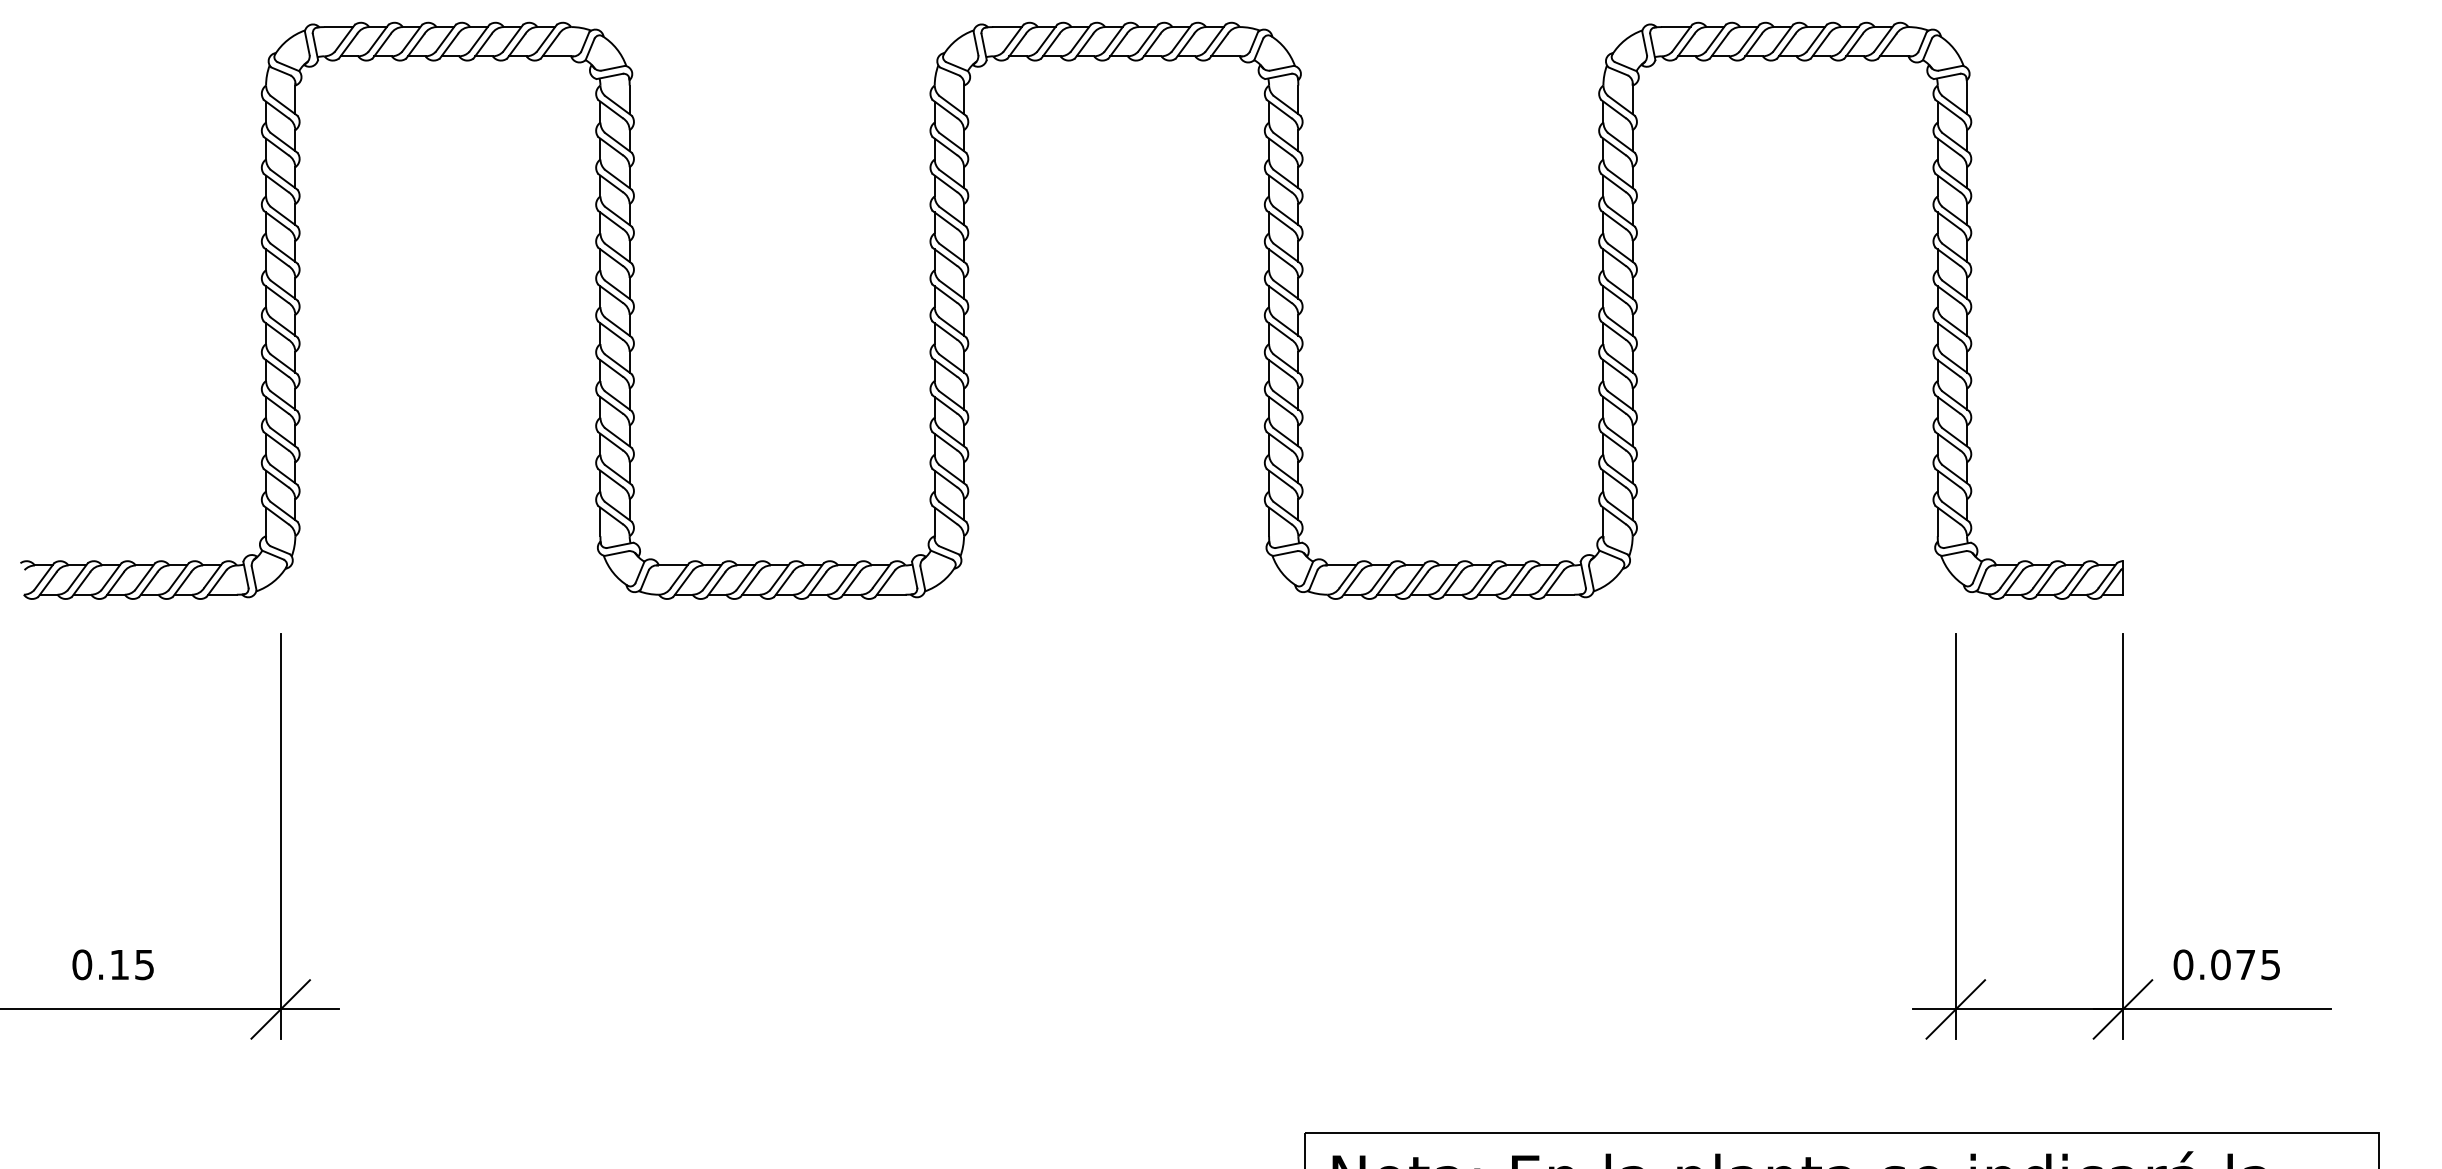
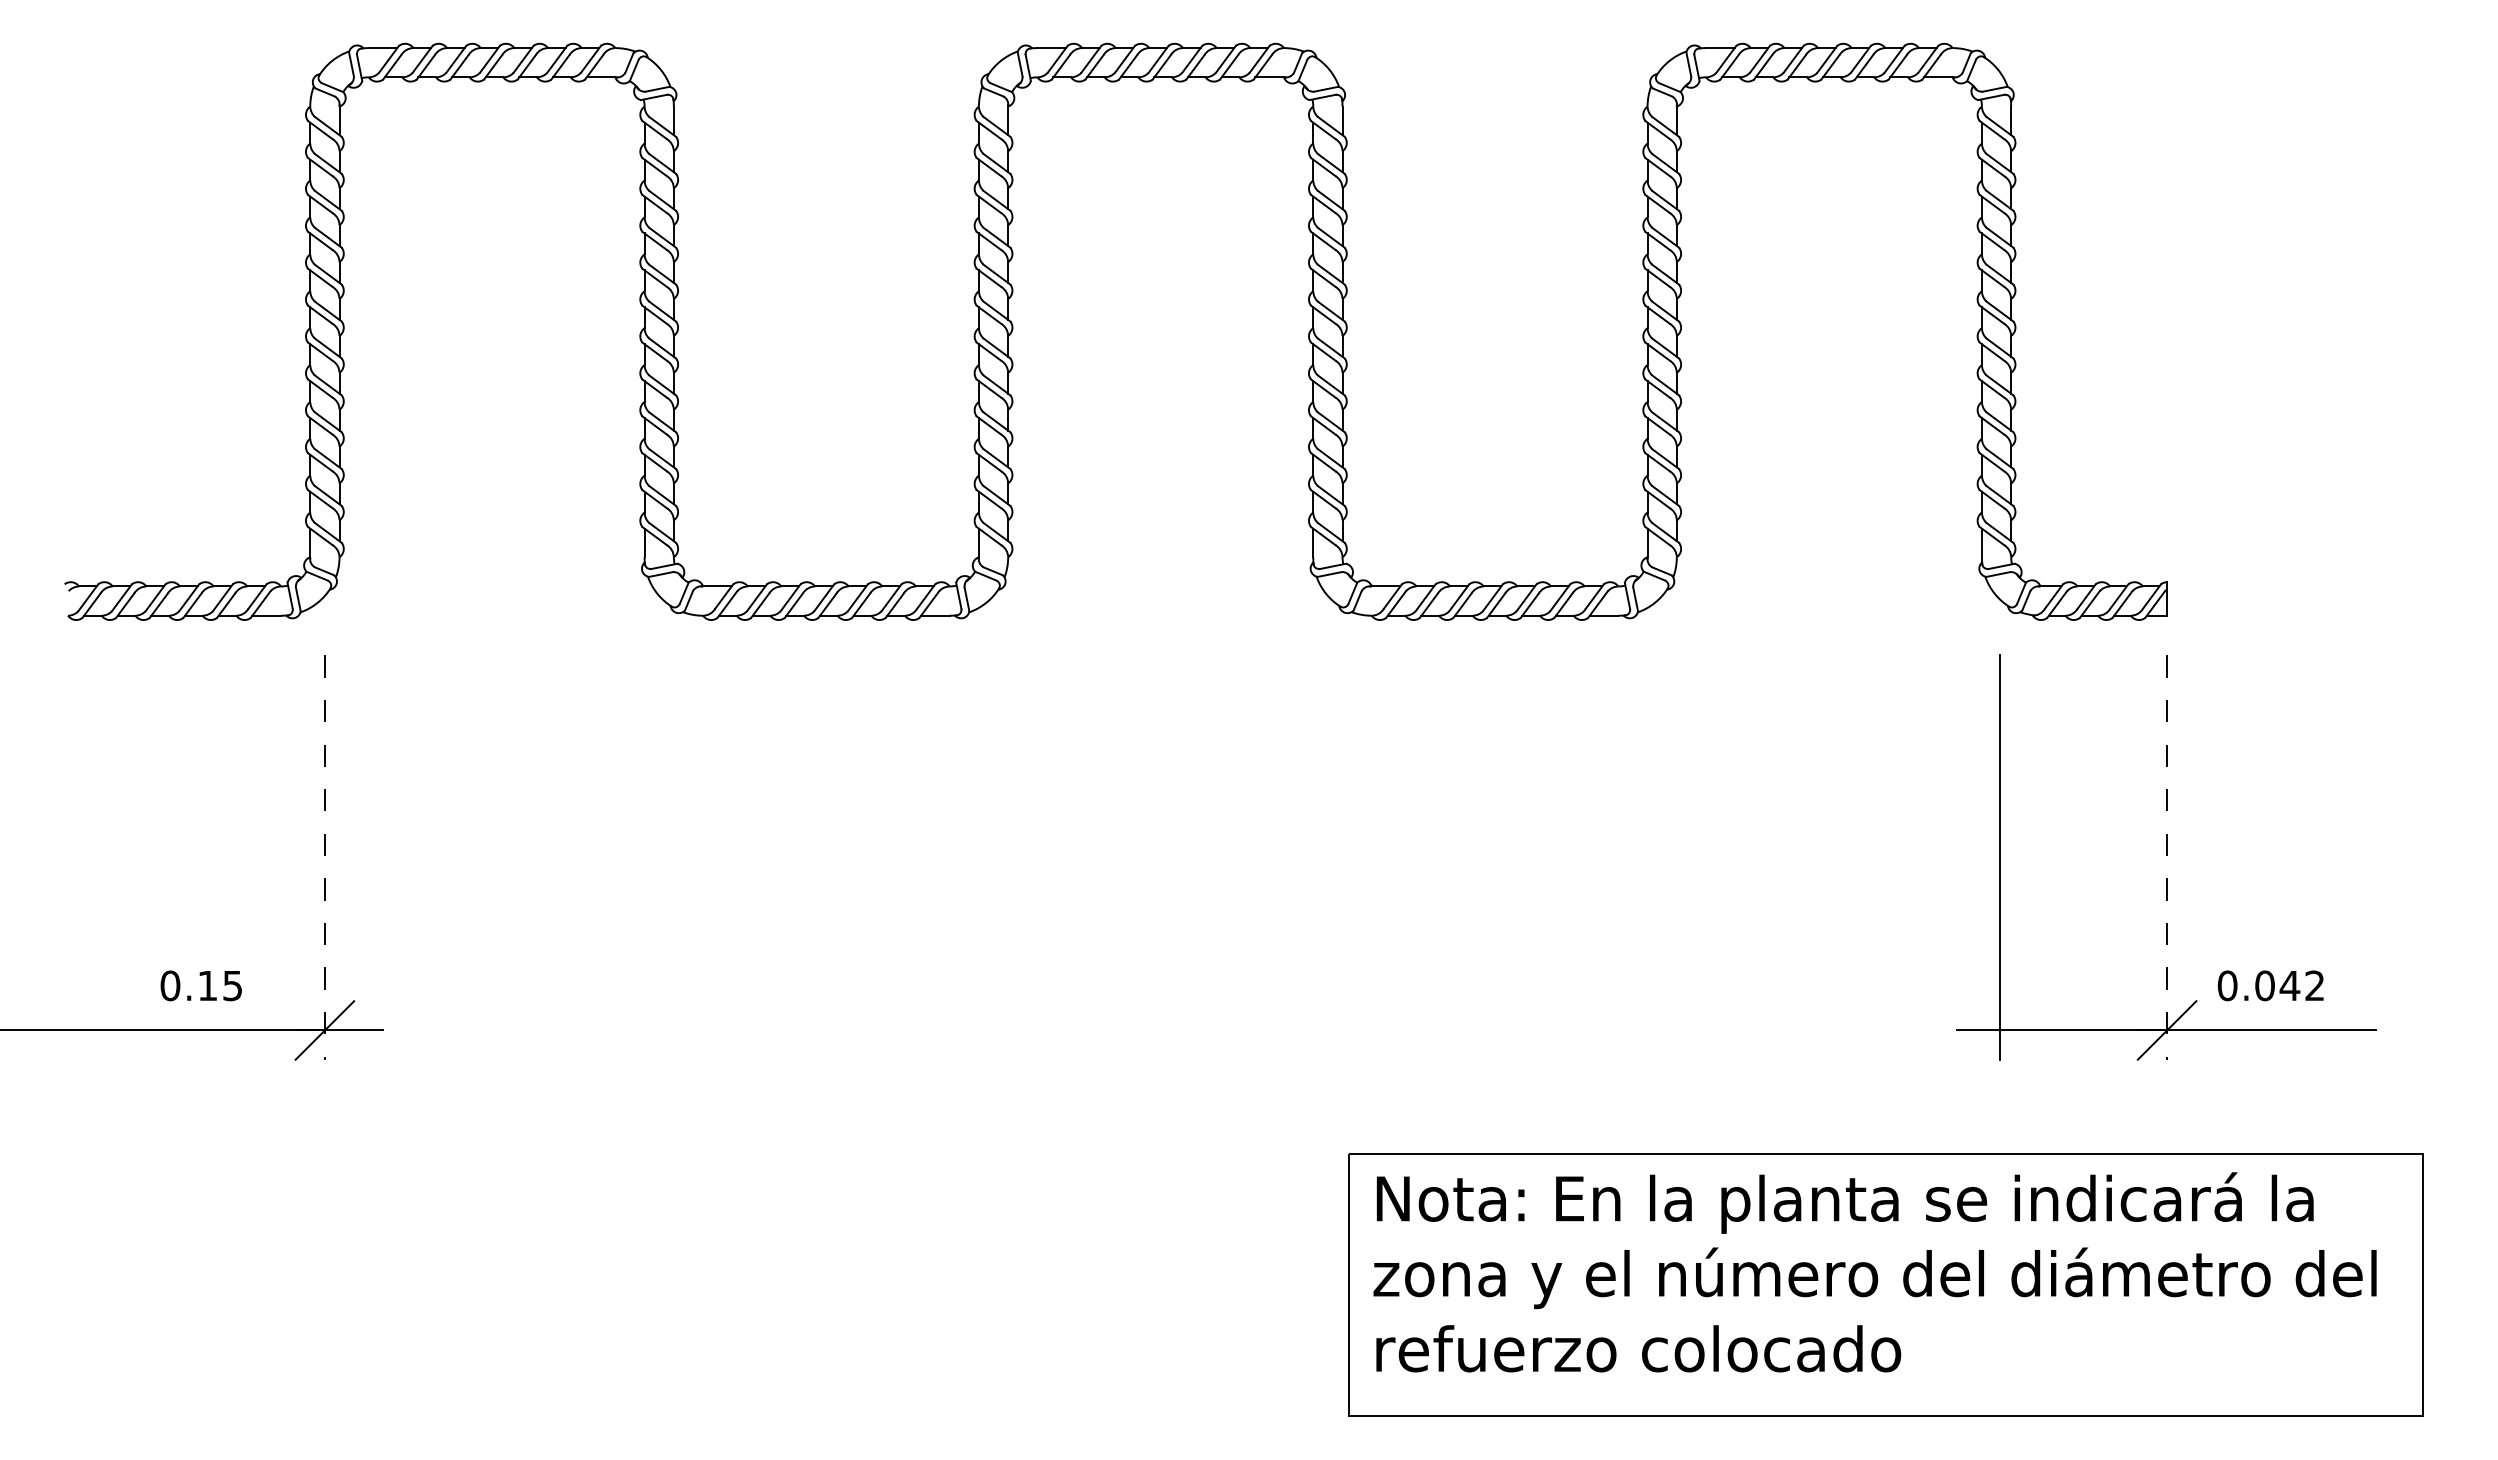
line: (280, 837) -> (324, 858), solid -> dashed
line: (2123, 837) -> (2167, 858), solid -> dashed
text: (112, 964) -> (200, 985), moved
text: (2257, 964) -> (2301, 985), 0.075 -> 0.042
line: (1955, 1009) -> (1999, 1030), removed

